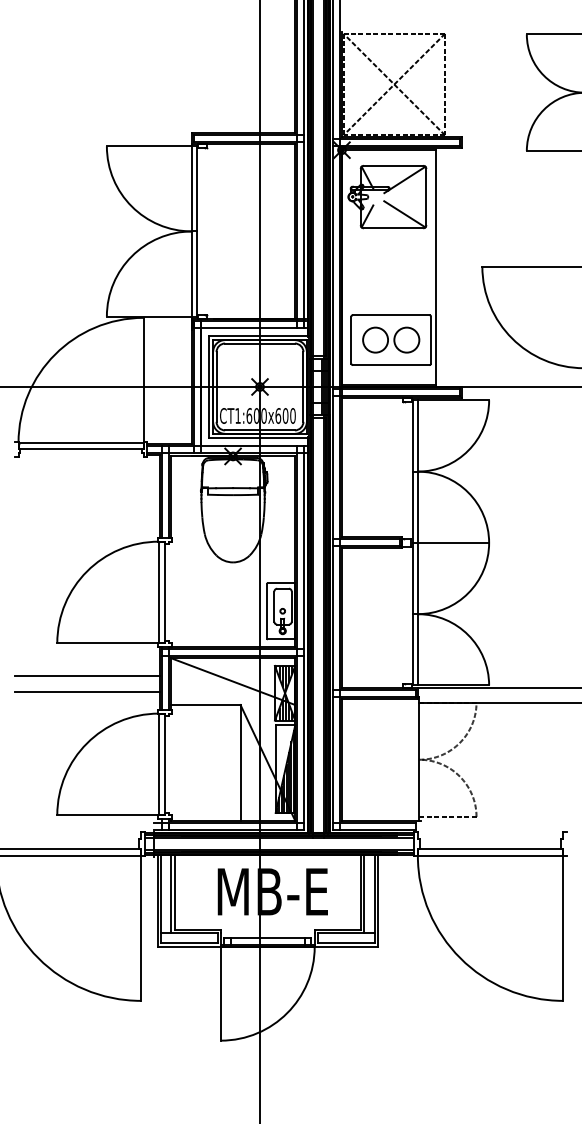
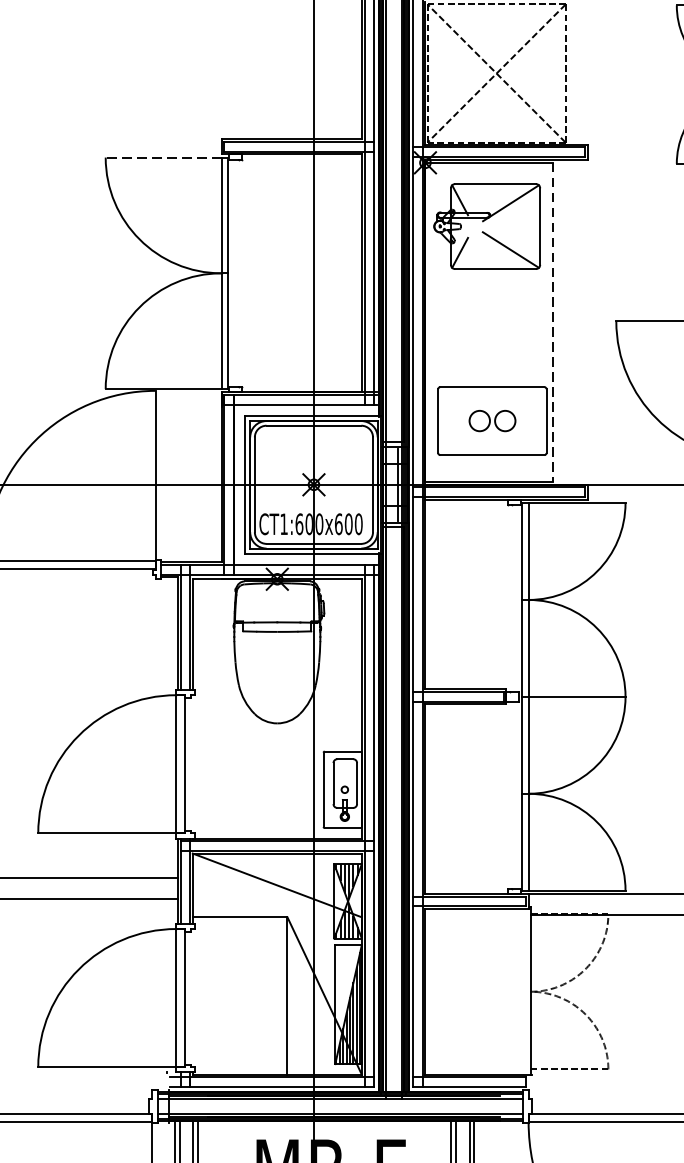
line: (149, 146) -> (163, 157), solid -> dashed
line: (435, 267) -> (552, 322), solid -> dashed
part: (391, 339) -> (492, 420), size x0.6

